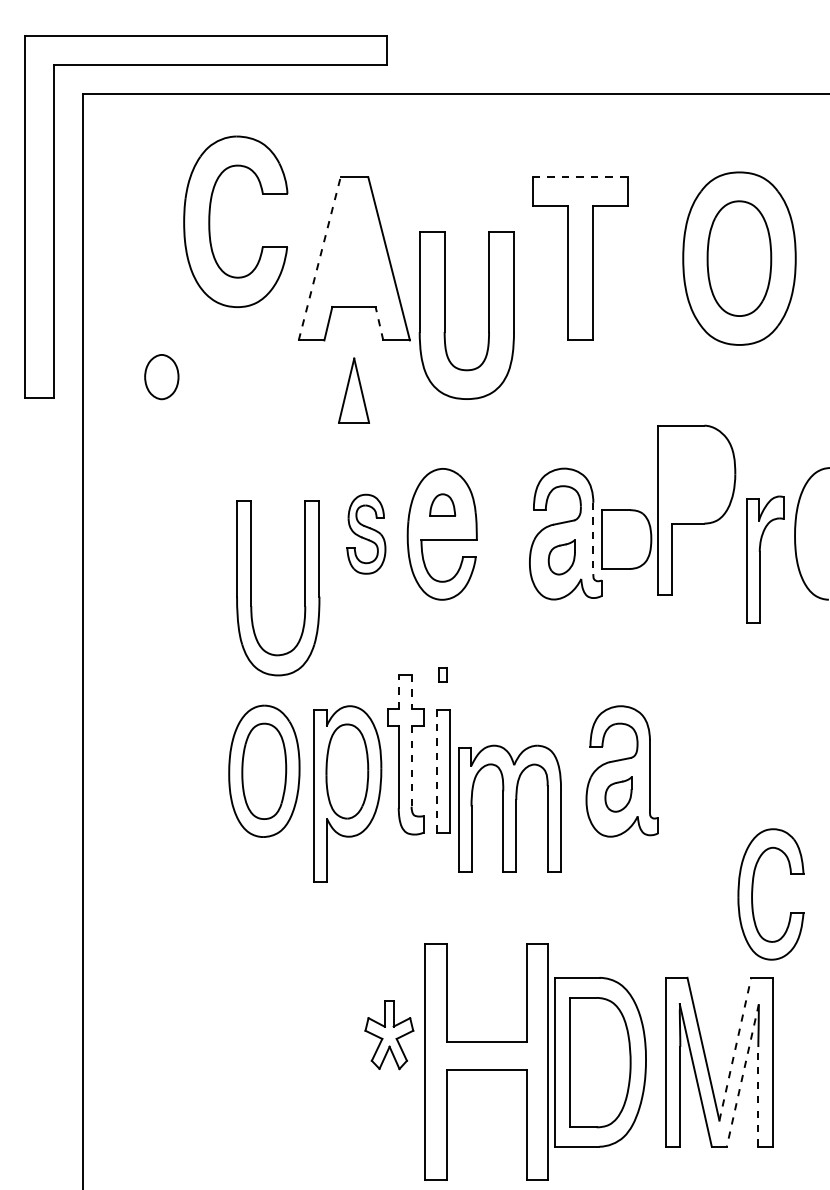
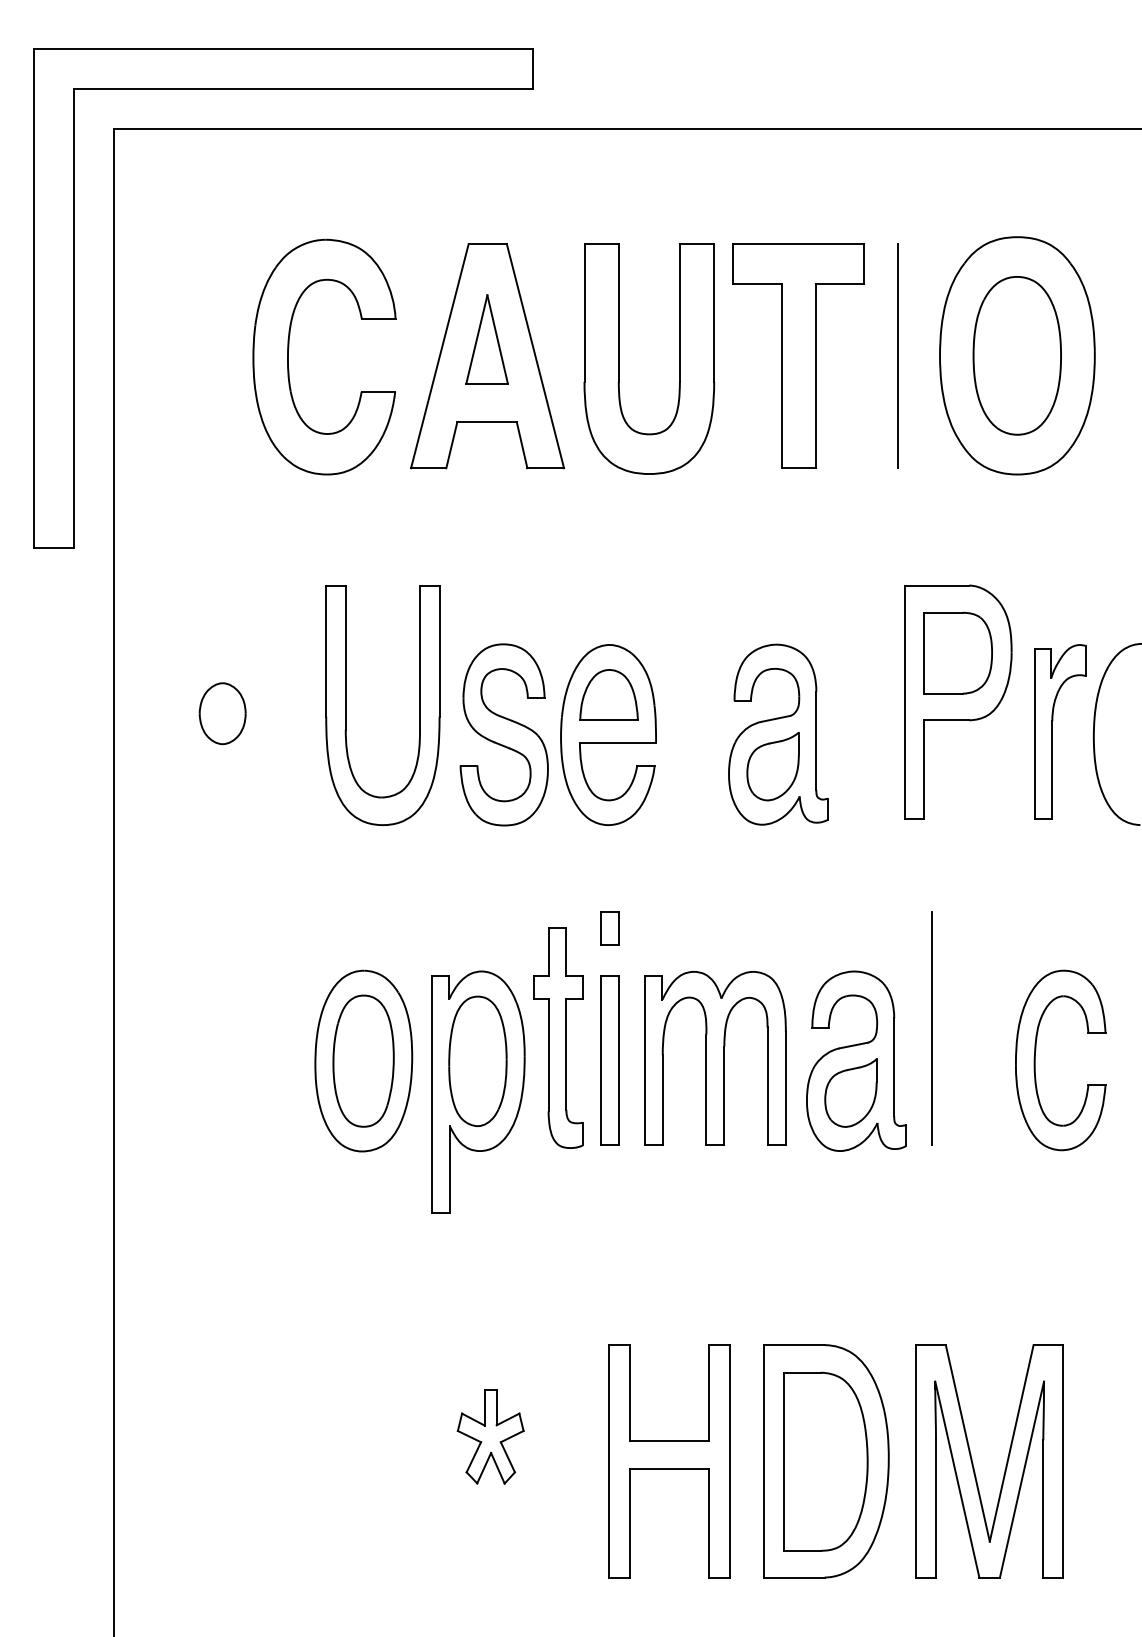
line: (581, 177) -> (799, 244), dashed -> solid
part: (210, 215) -> (289, 348), moved
line: (319, 259) -> (439, 356), dashed -> solid
line: (652, 259) -> (897, 356), added
part: (445, 315) -> (619, 358), moved
line: (379, 323) -> (522, 445), dashed -> solid
part: (161, 376) -> (222, 713), moved
part: (353, 390) -> (486, 339), moved
part: (442, 504) -> (608, 694), size x1.67
part: (365, 533) -> (503, 734), size x1.67
line: (593, 538) -> (816, 740), dashed -> solid
part: (626, 539) -> (957, 652), moved
part: (561, 557) -> (772, 766), size x1.43
part: (759, 559) -> (1052, 731), moved
part: (251, 588) -> (346, 705), moved
part: (442, 674) -> (609, 928), size x1.67
line: (398, 691) -> (548, 951), dashed -> solid
line: (411, 691) -> (566, 951), dashed -> solid
line: (677, 747) -> (932, 1028), added
line: (411, 766) -> (566, 1054), dashed -> solid
line: (436, 770) -> (600, 1060), dashed -> solid
part: (618, 794) -> (850, 1092), size x1.43
part: (509, 808) -> (715, 1058), moved
part: (752, 894) -> (1035, 1060), moved
part: (389, 1034) -> (490, 1436), moved
line: (735, 1049) -> (1011, 1443), dashed -> solid
part: (486, 1062) -> (669, 1461), size x0.71
line: (742, 1076) -> (1021, 1480), dashed -> solid
line: (758, 1096) -> (1043, 1508), dashed -> solid

